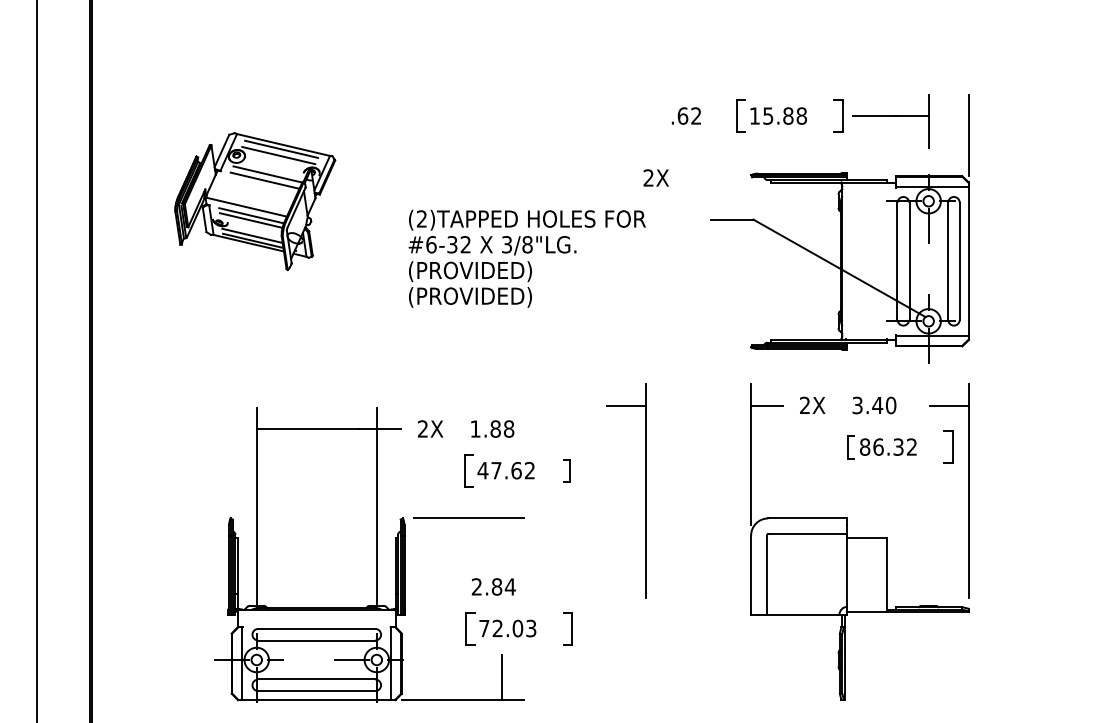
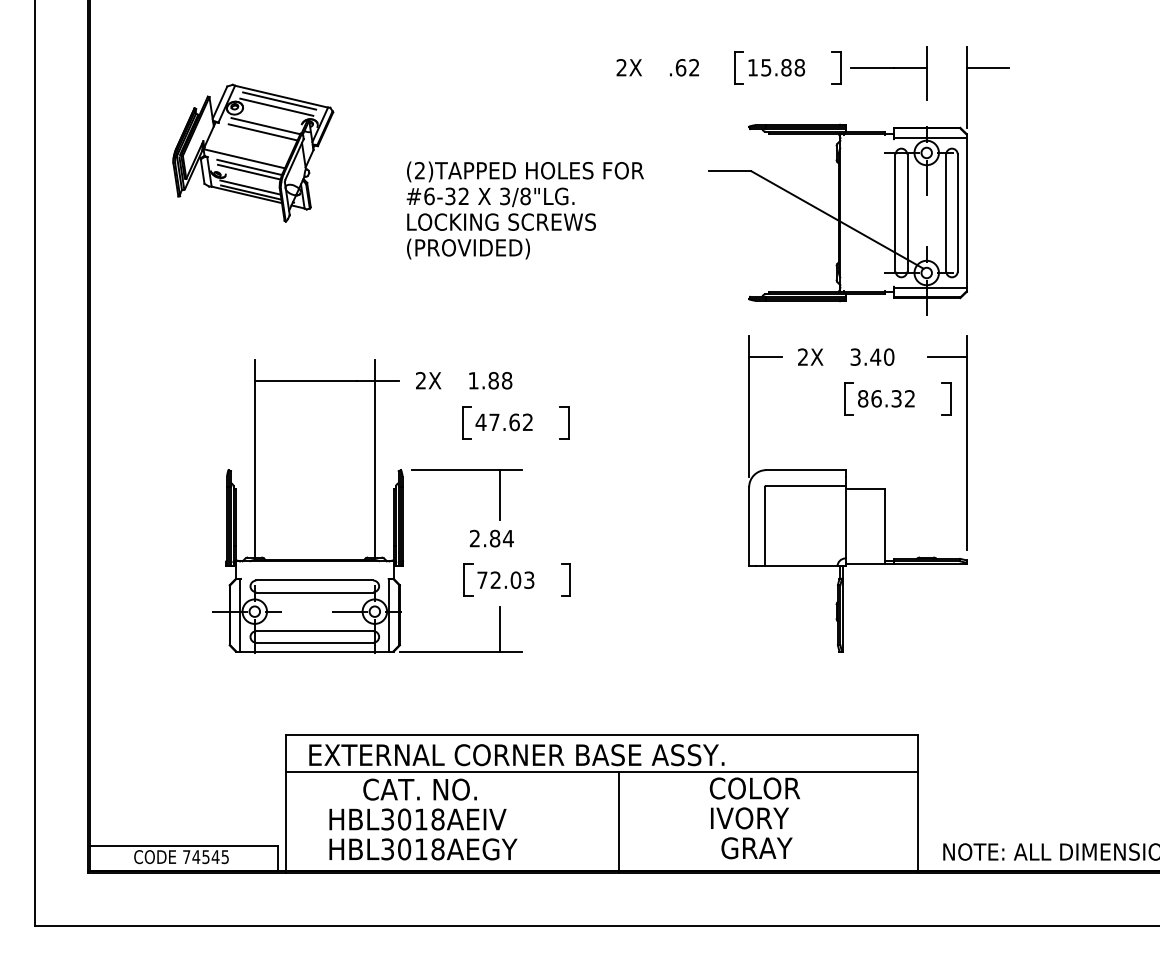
line: (989, 115) -> (987, 67), added
text: (655, 177) -> (628, 67), moved
text: (503, 271) -> (501, 223), (PROVIDED) -> LOCKING SCREWS
part: (850, 446) -> (848, 398), size x1.43
part: (566, 470) -> (564, 422), size x1.43
part: (645, 490) -> (643, 442), removed
line: (502, 542) -> (500, 494), added

